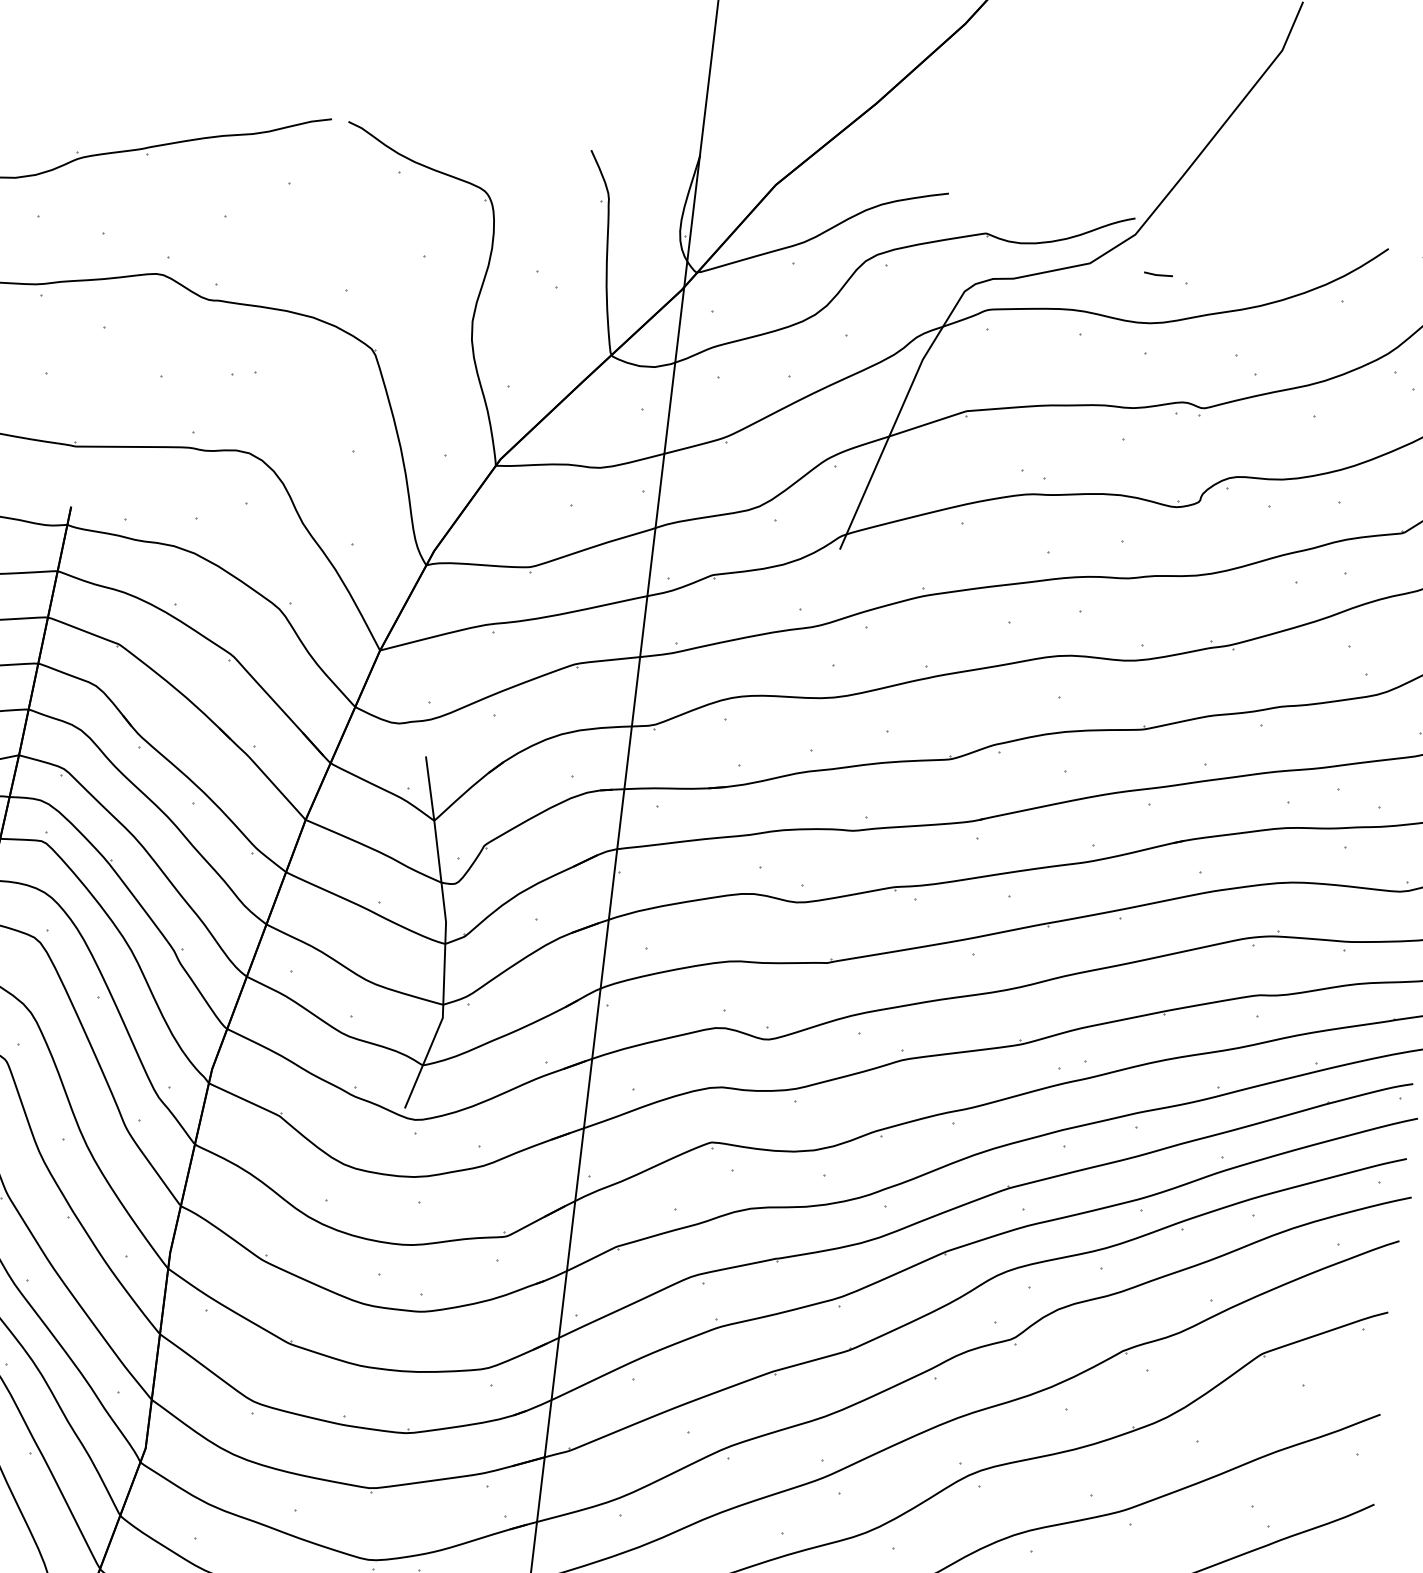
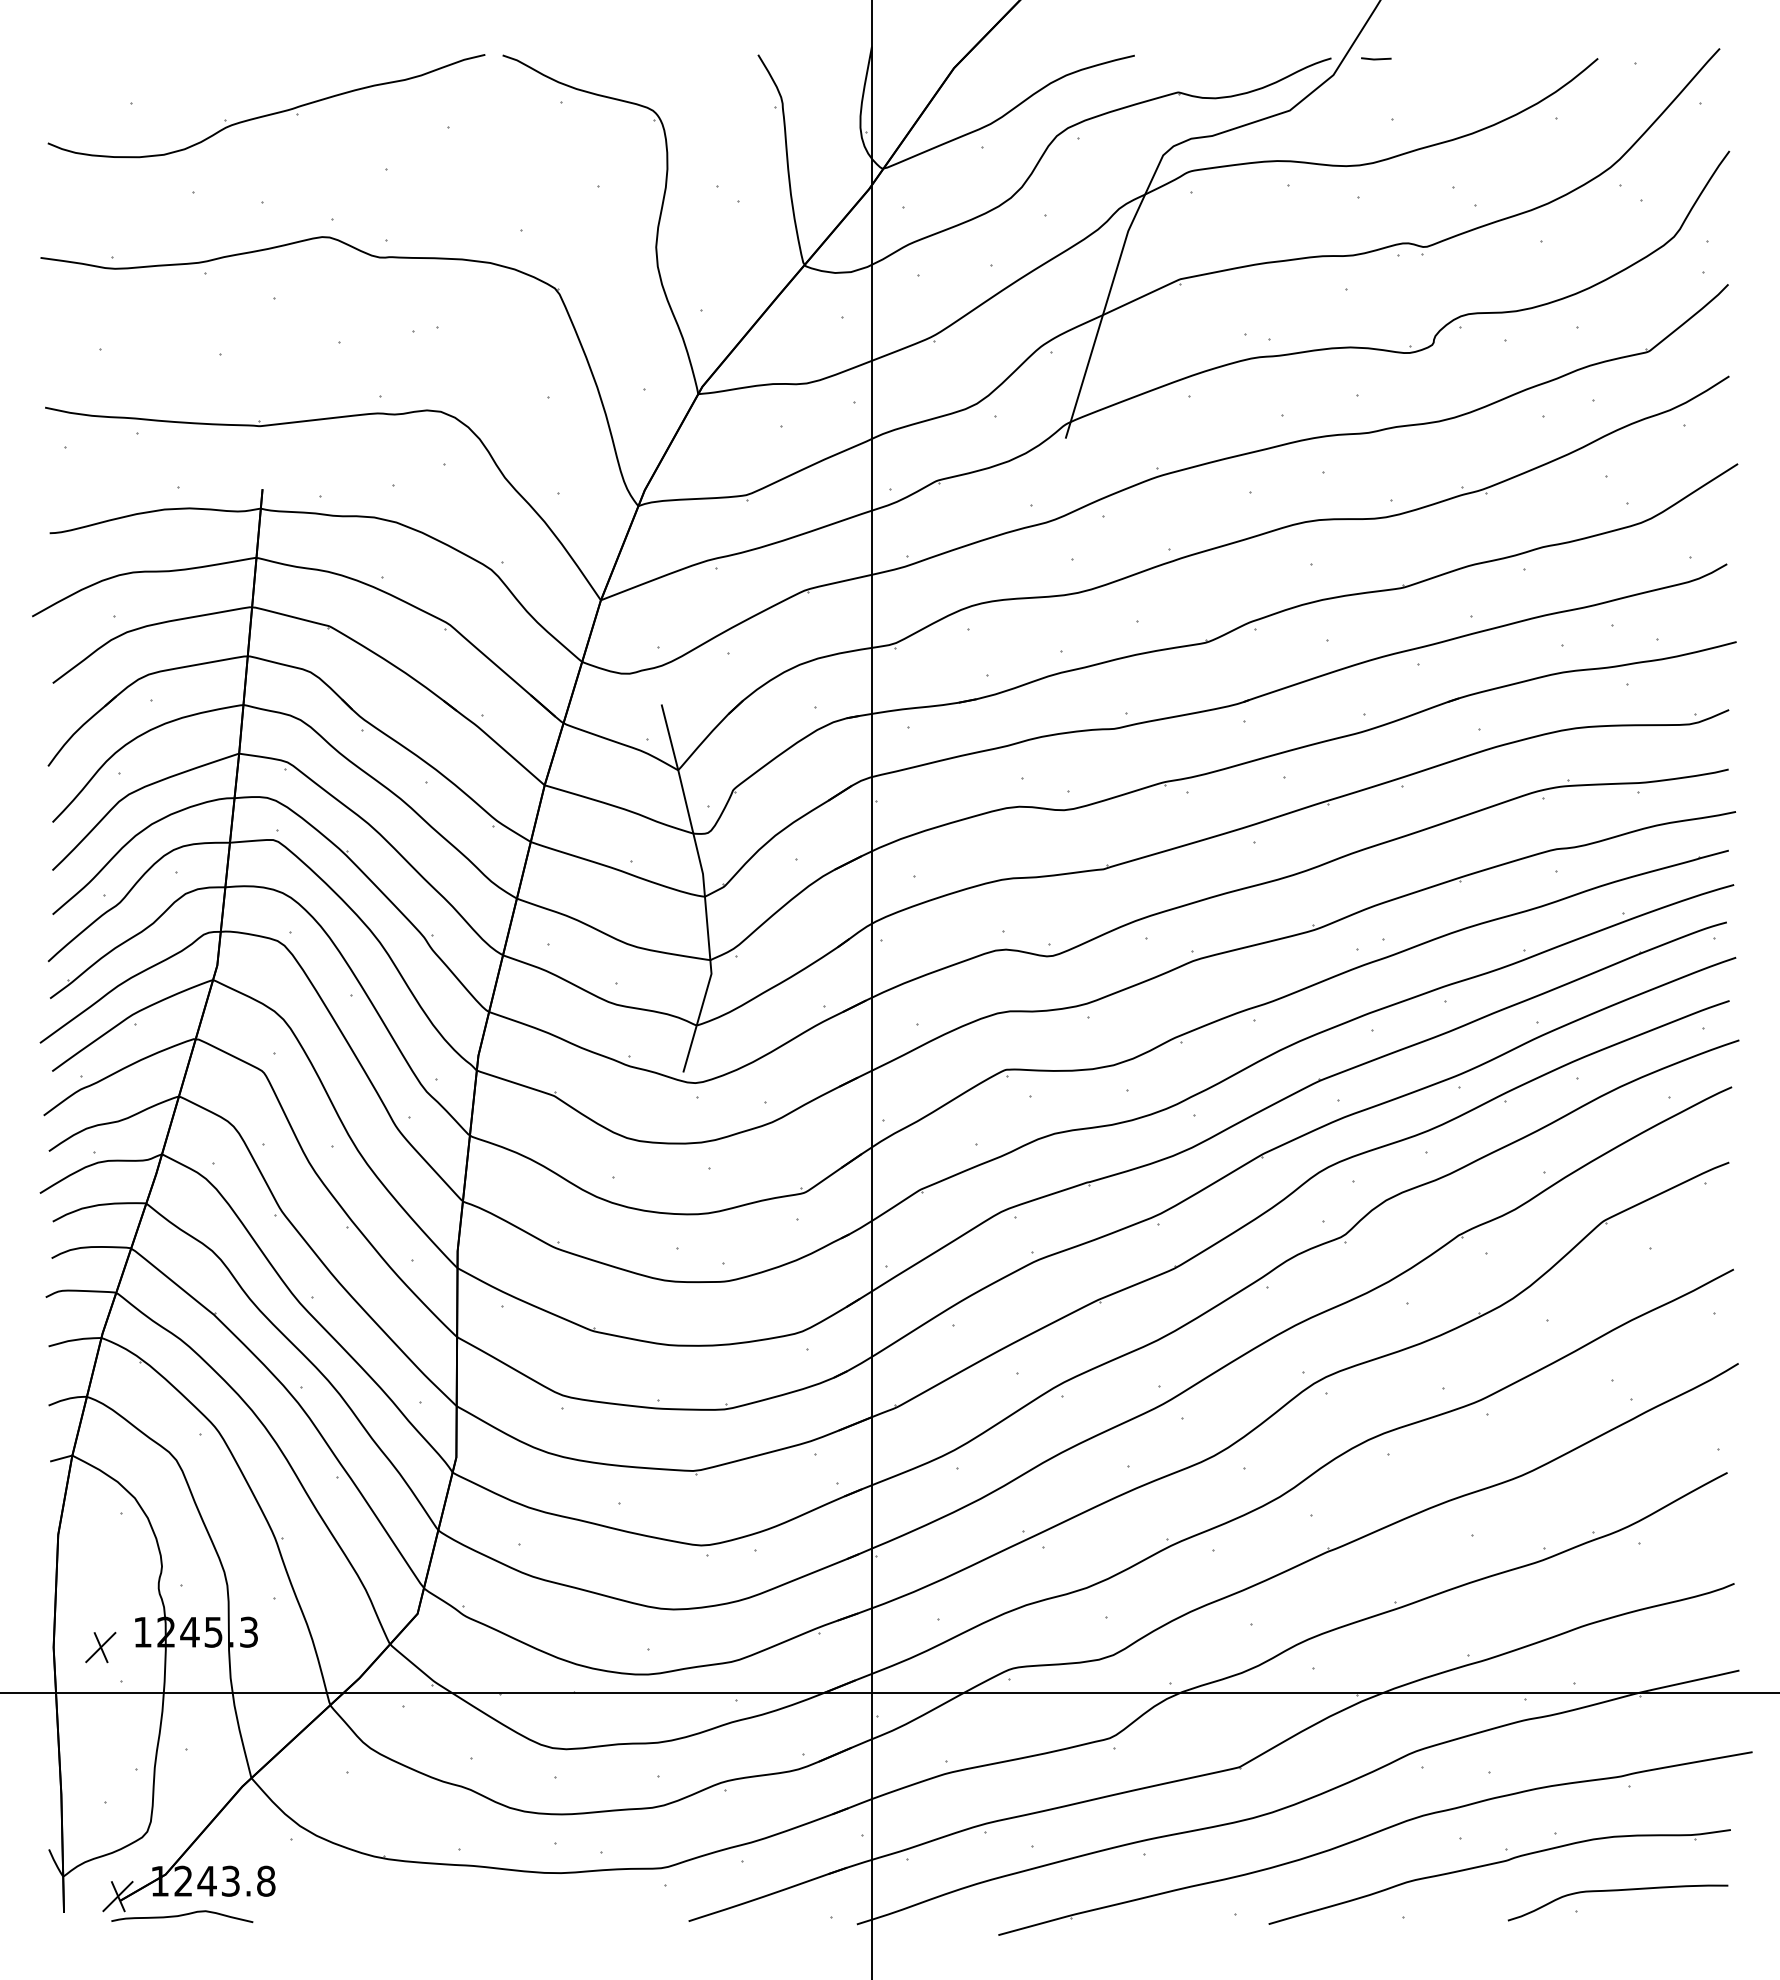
line: (1158, 274) -> (1376, 58), moved

